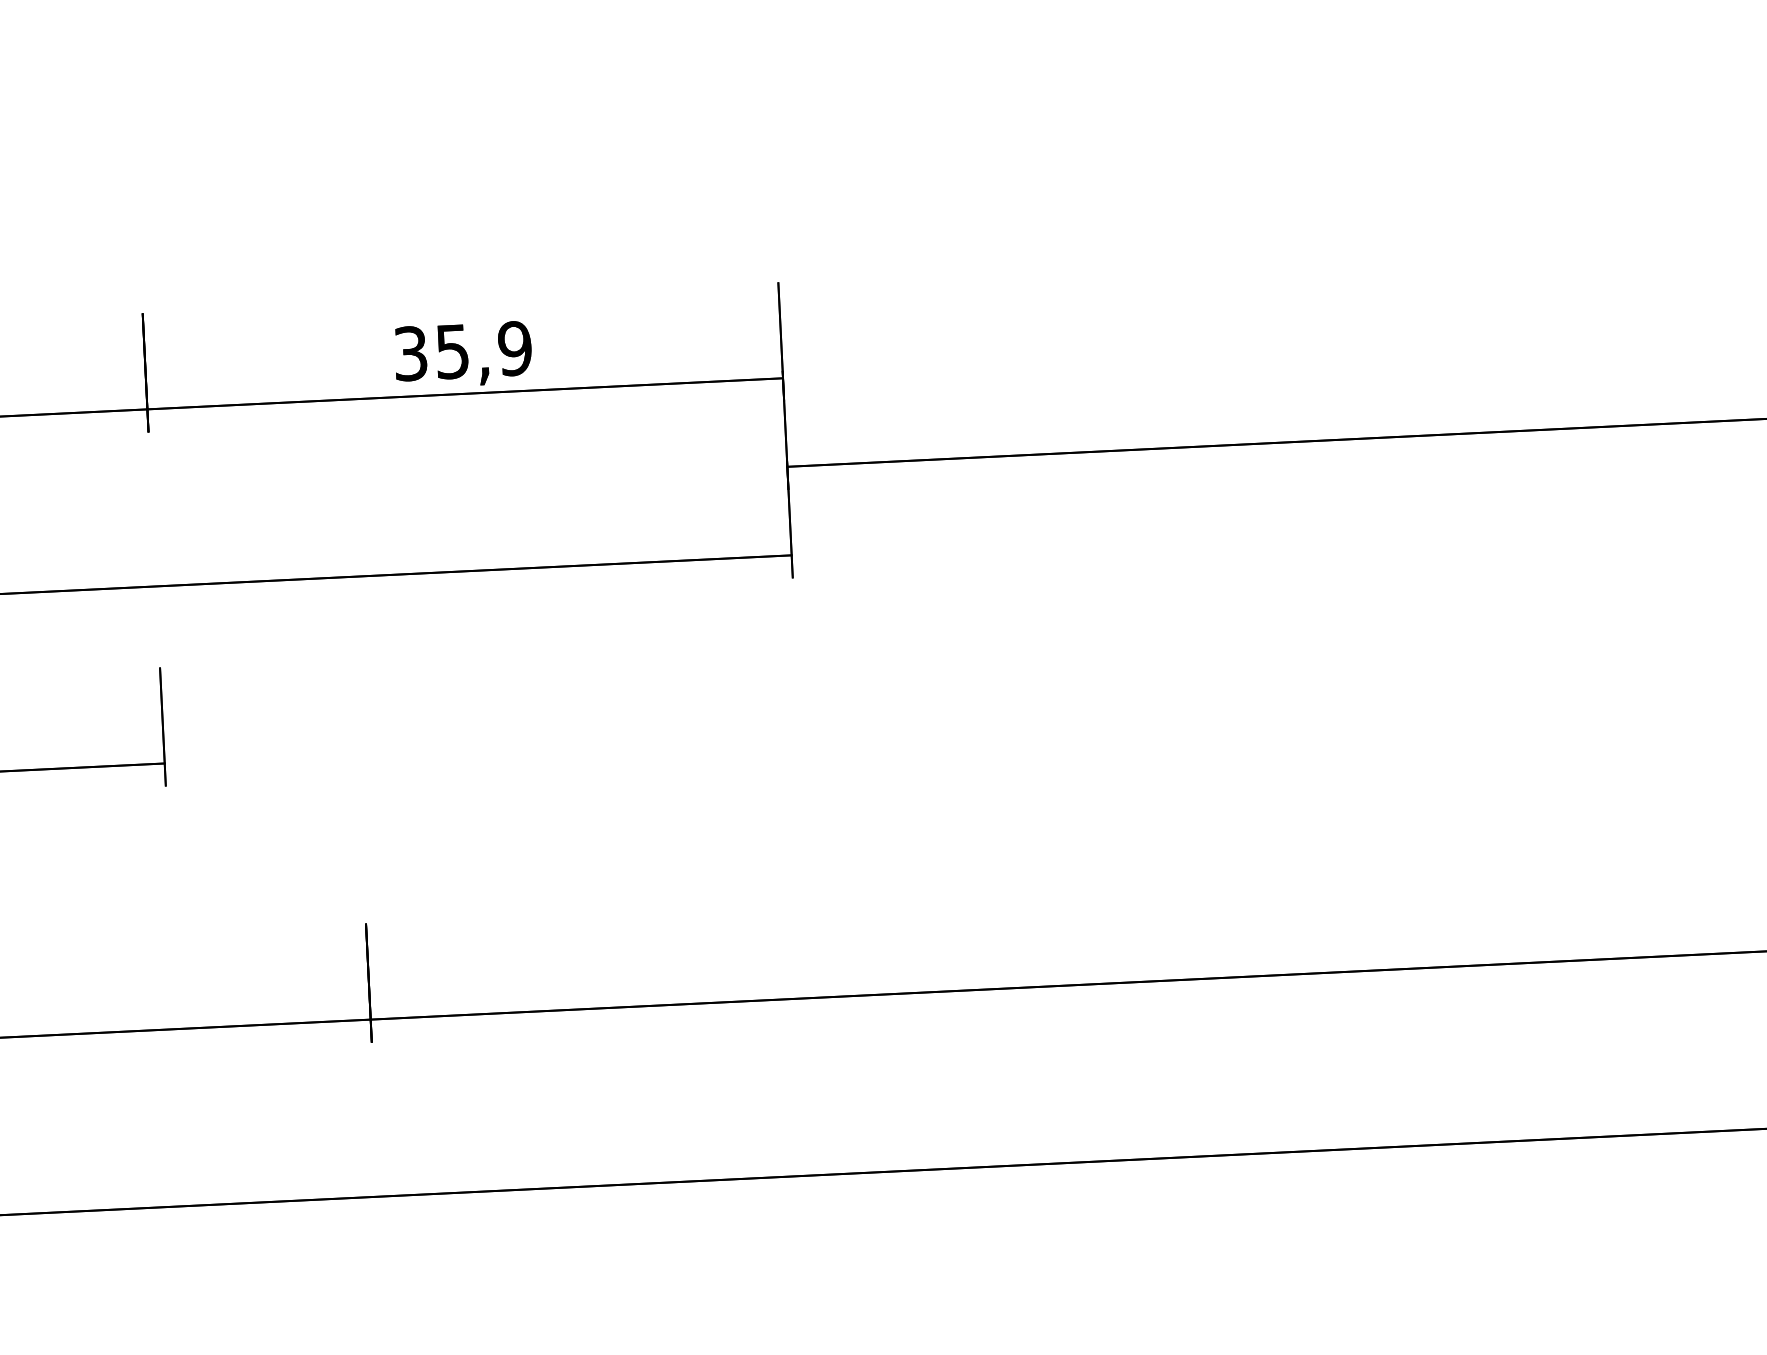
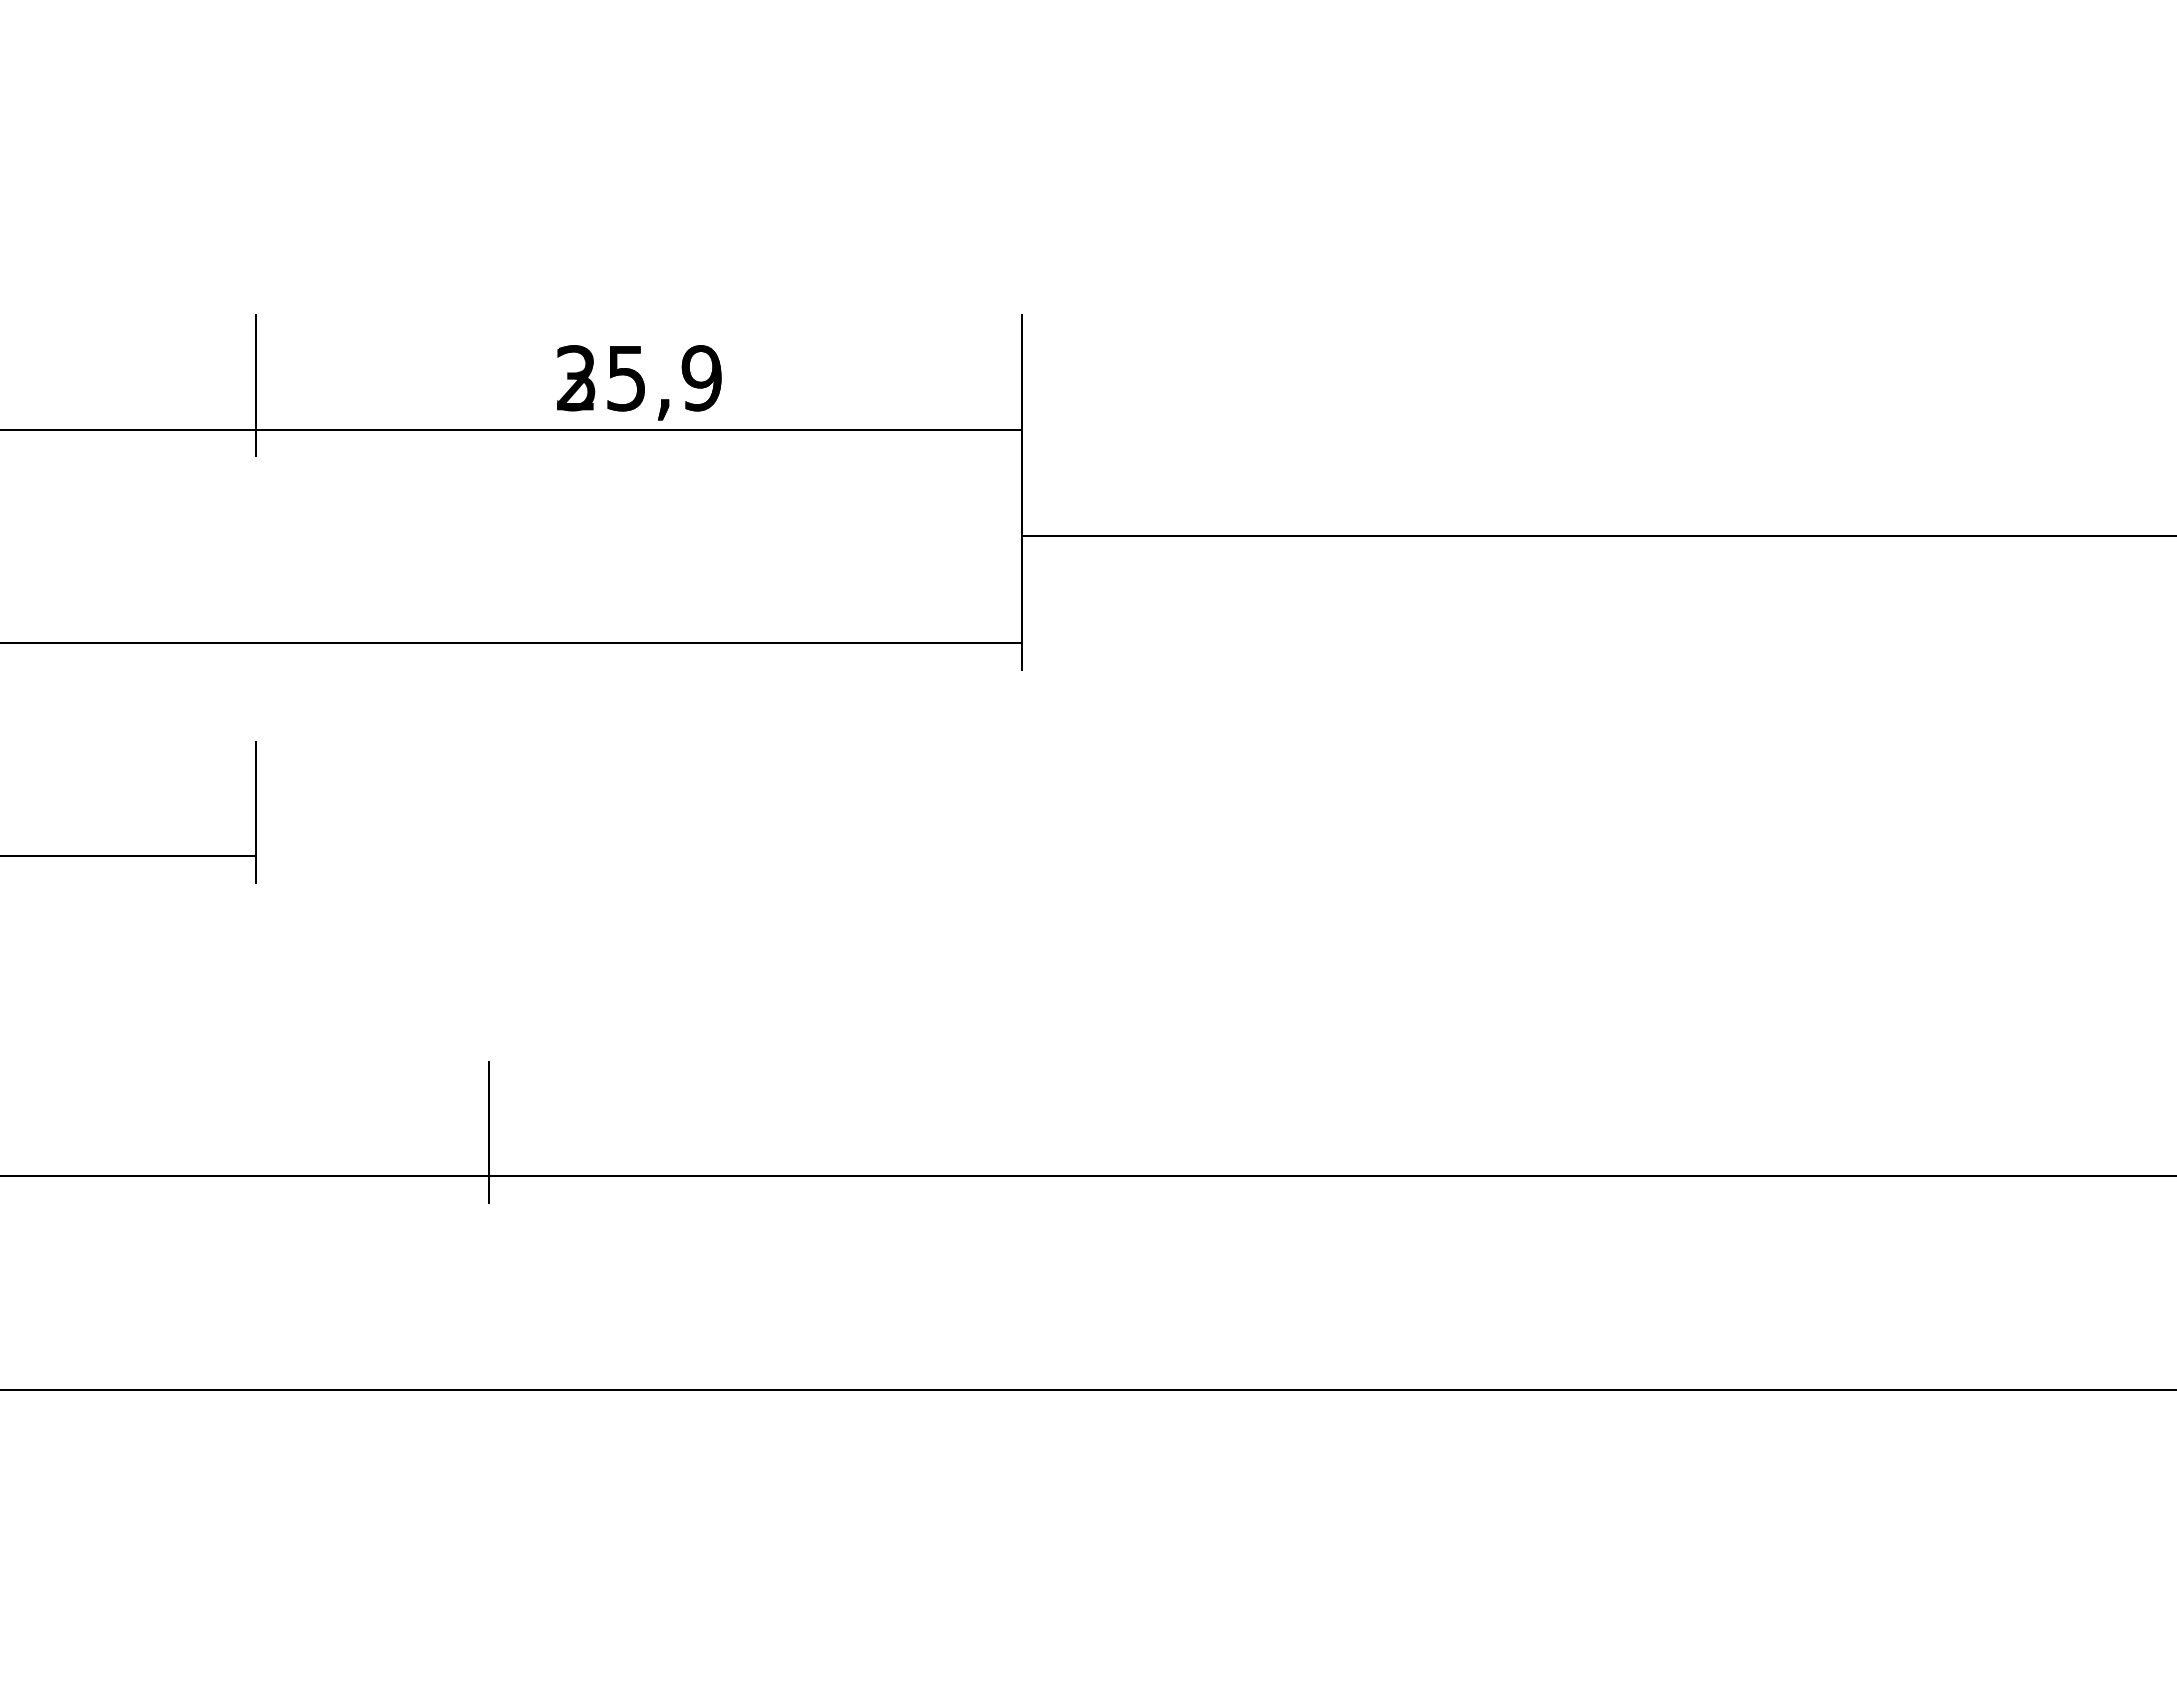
text: (411, 353) -> (576, 378), 35,9 -> 25,9

